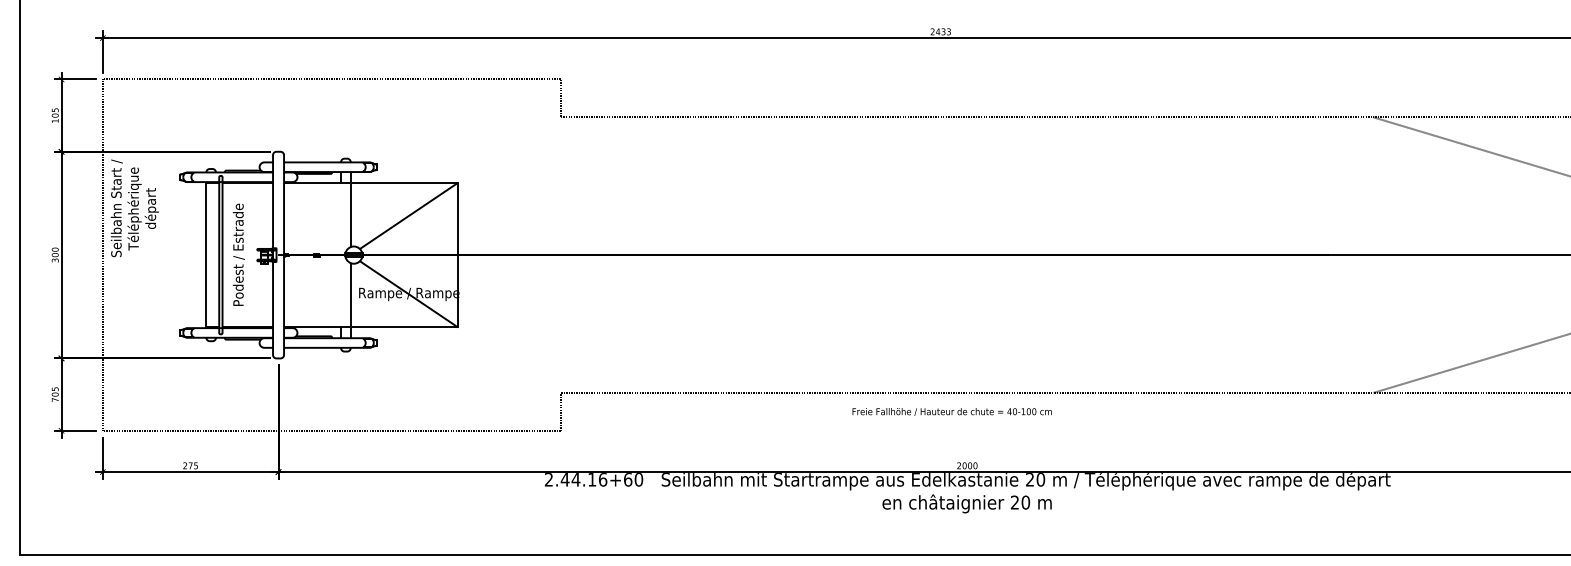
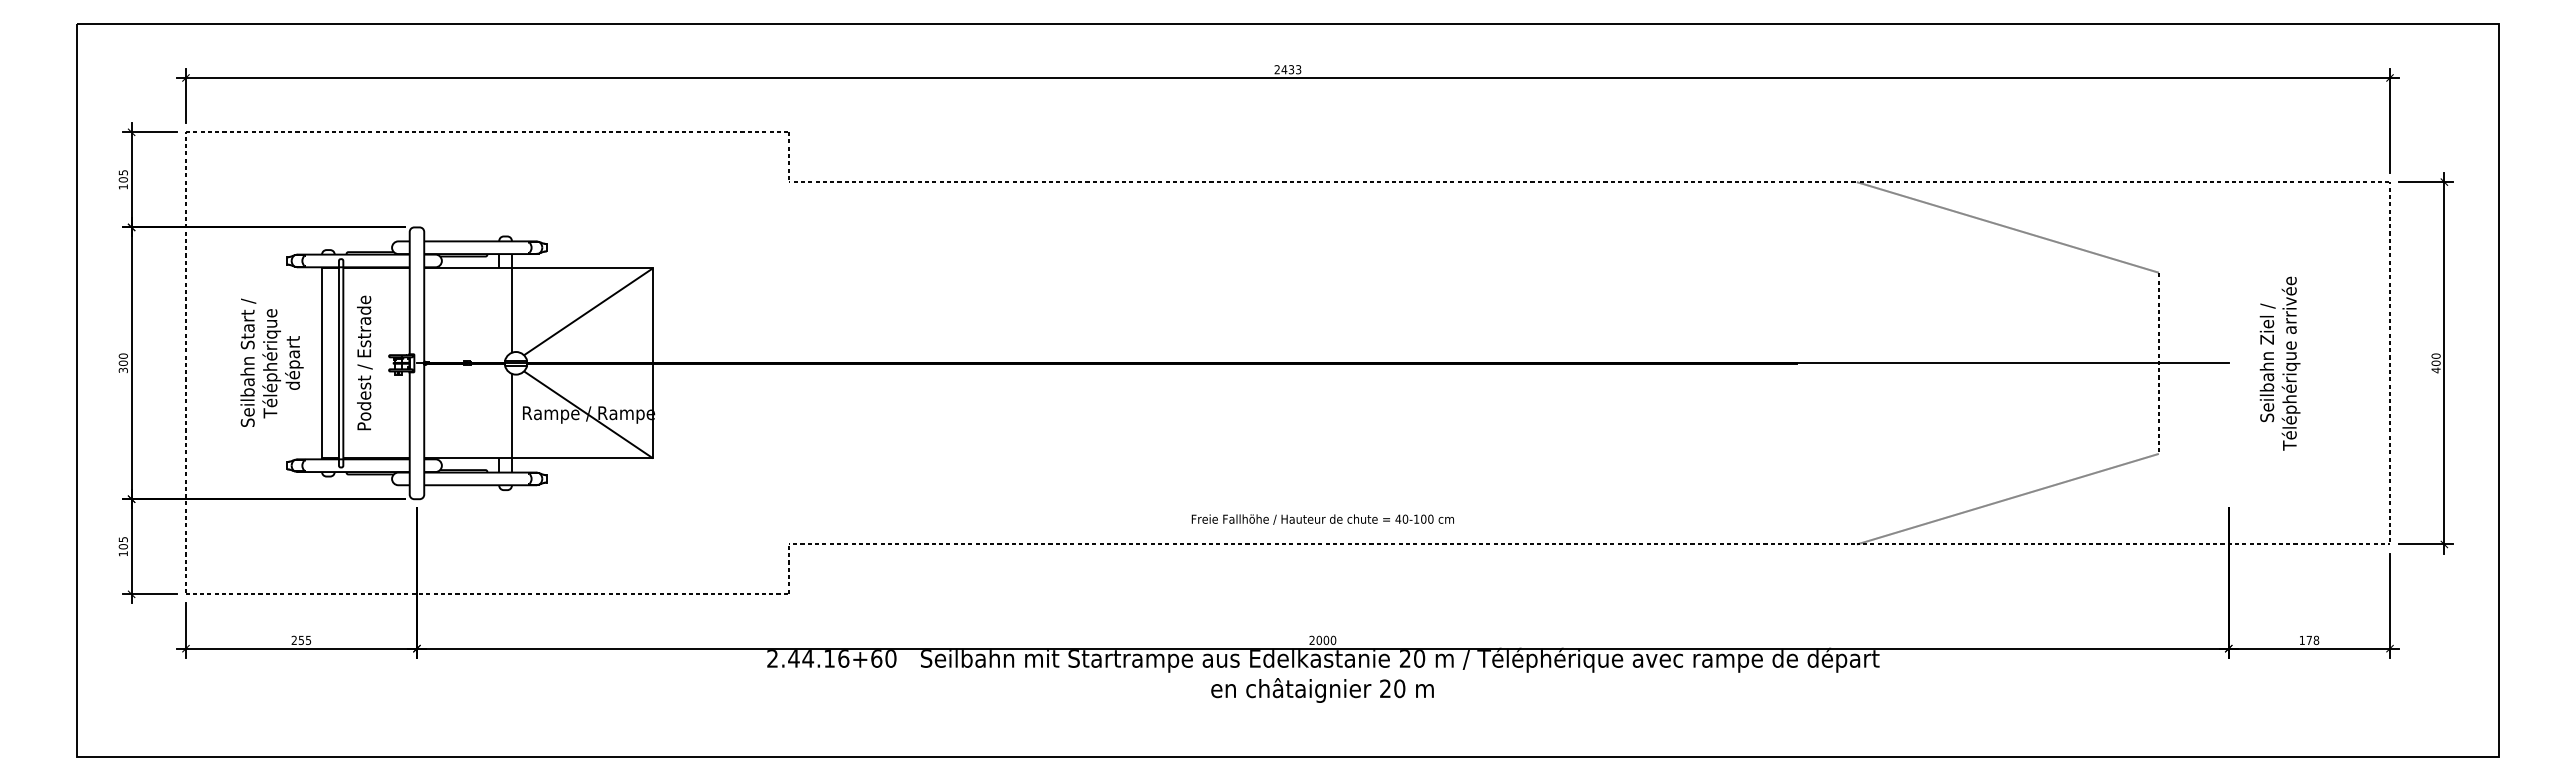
text: (134, 208) -> (271, 362), moved
text: (54, 399) -> (122, 553), 705 -> 105
text: (951, 411) -> (1322, 519), moved
text: (189, 465) -> (300, 640), 275 -> 255

